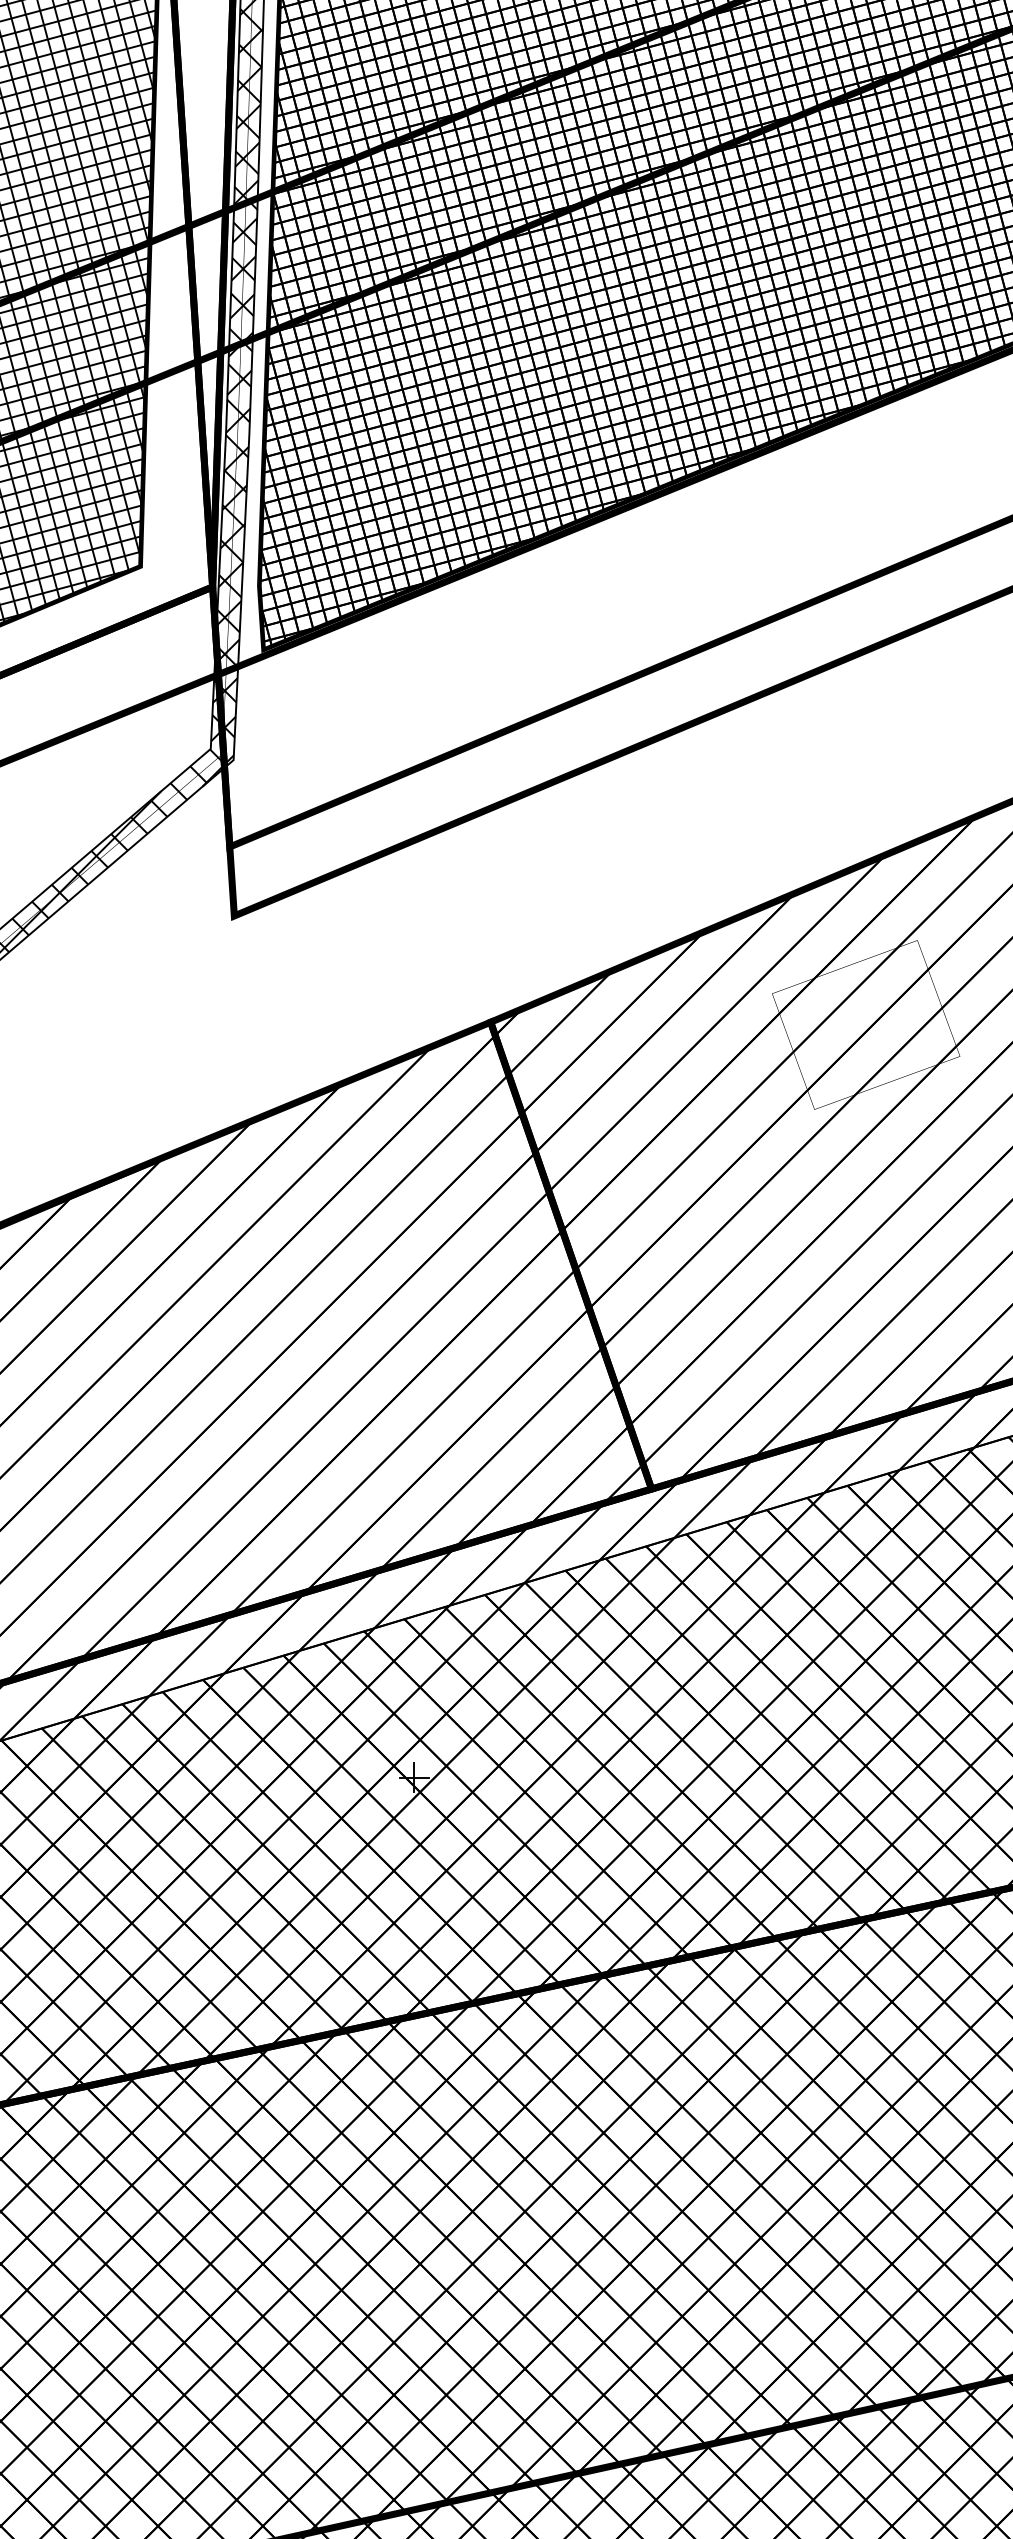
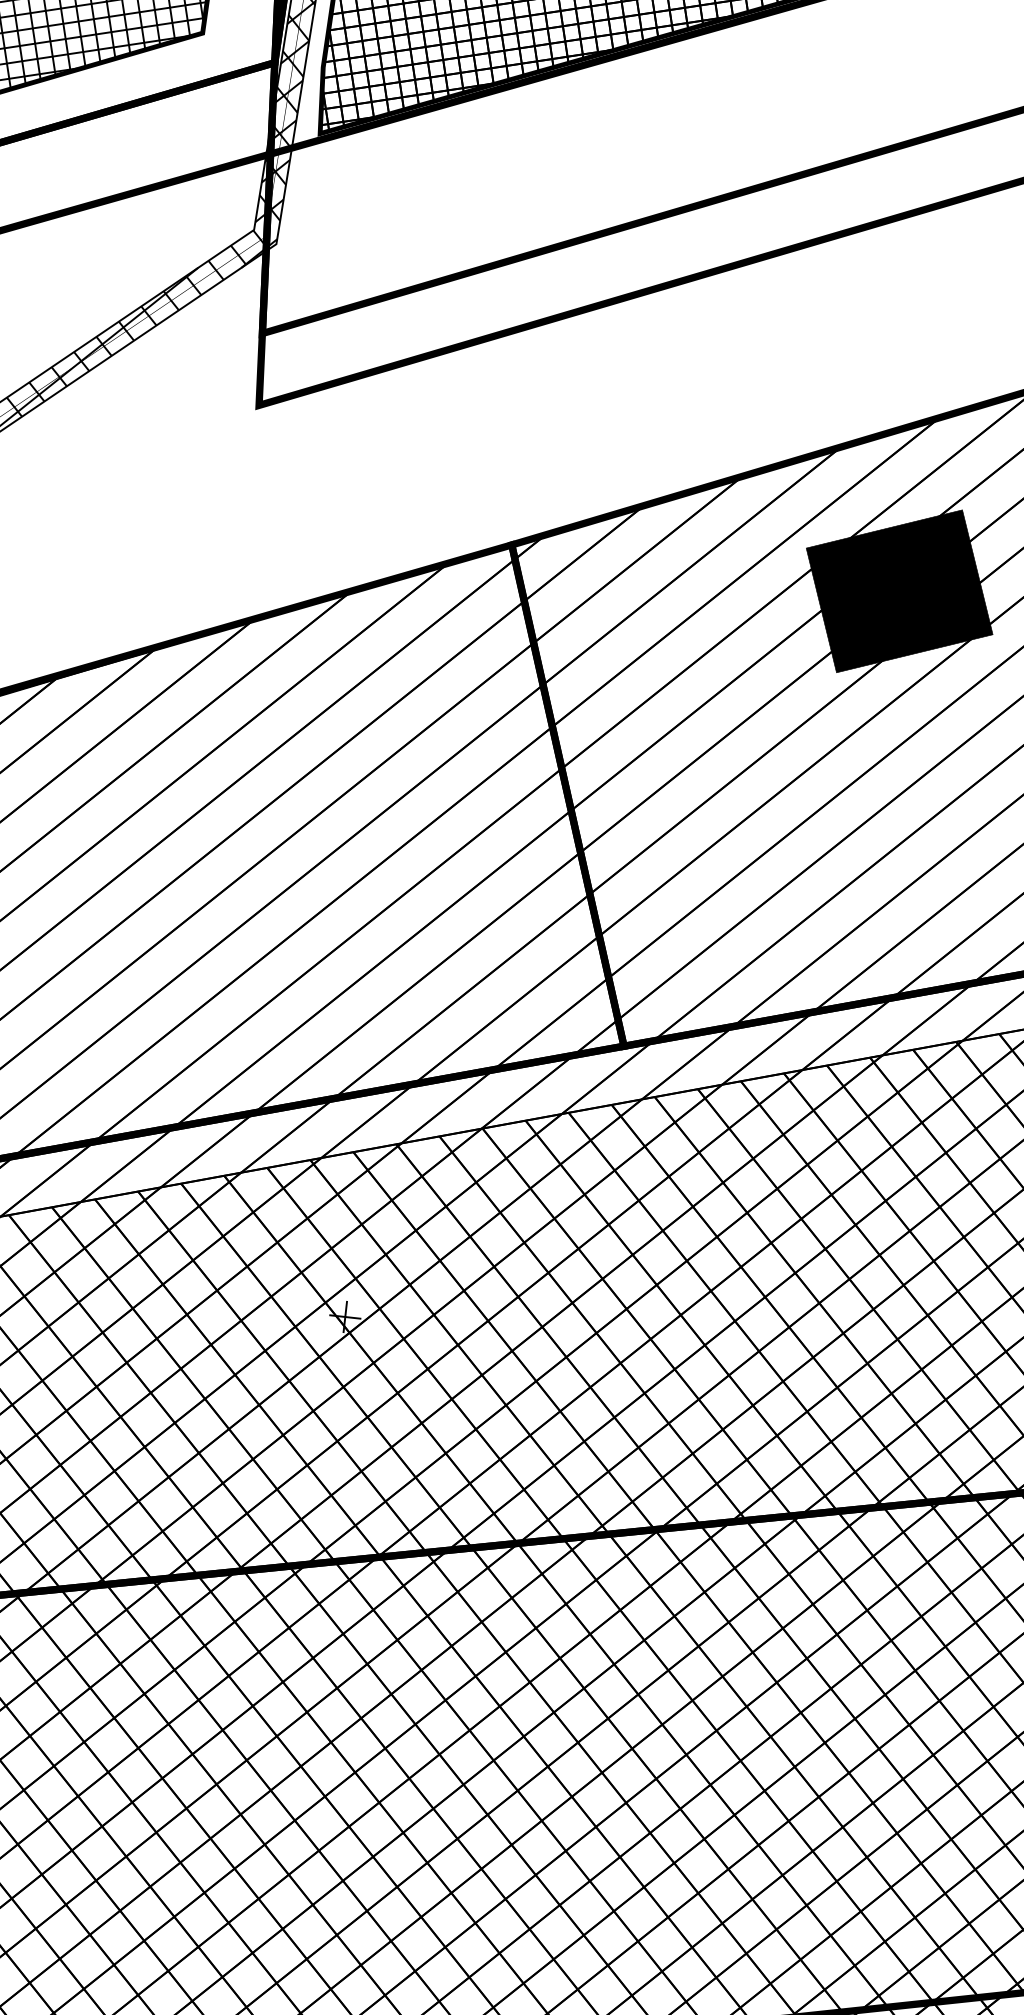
fill: (866, 1024) -> (900, 590), added

